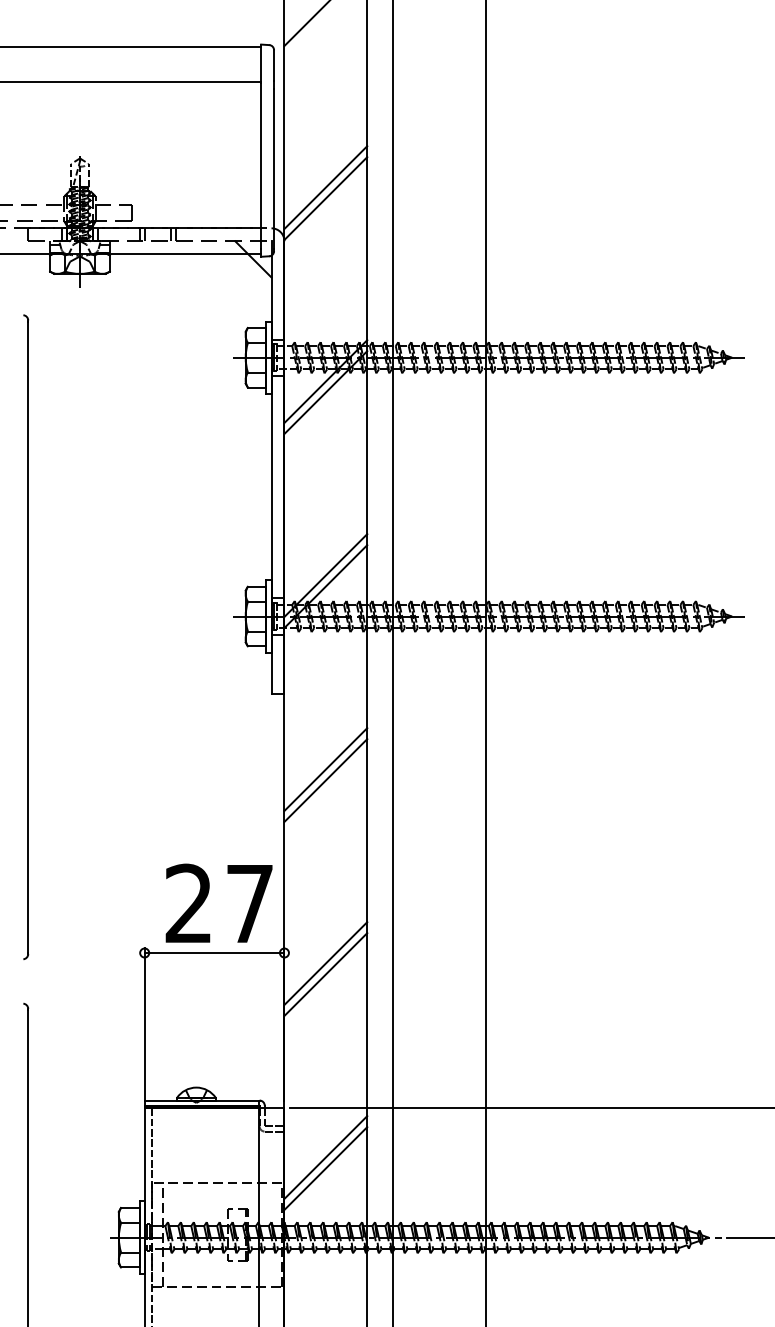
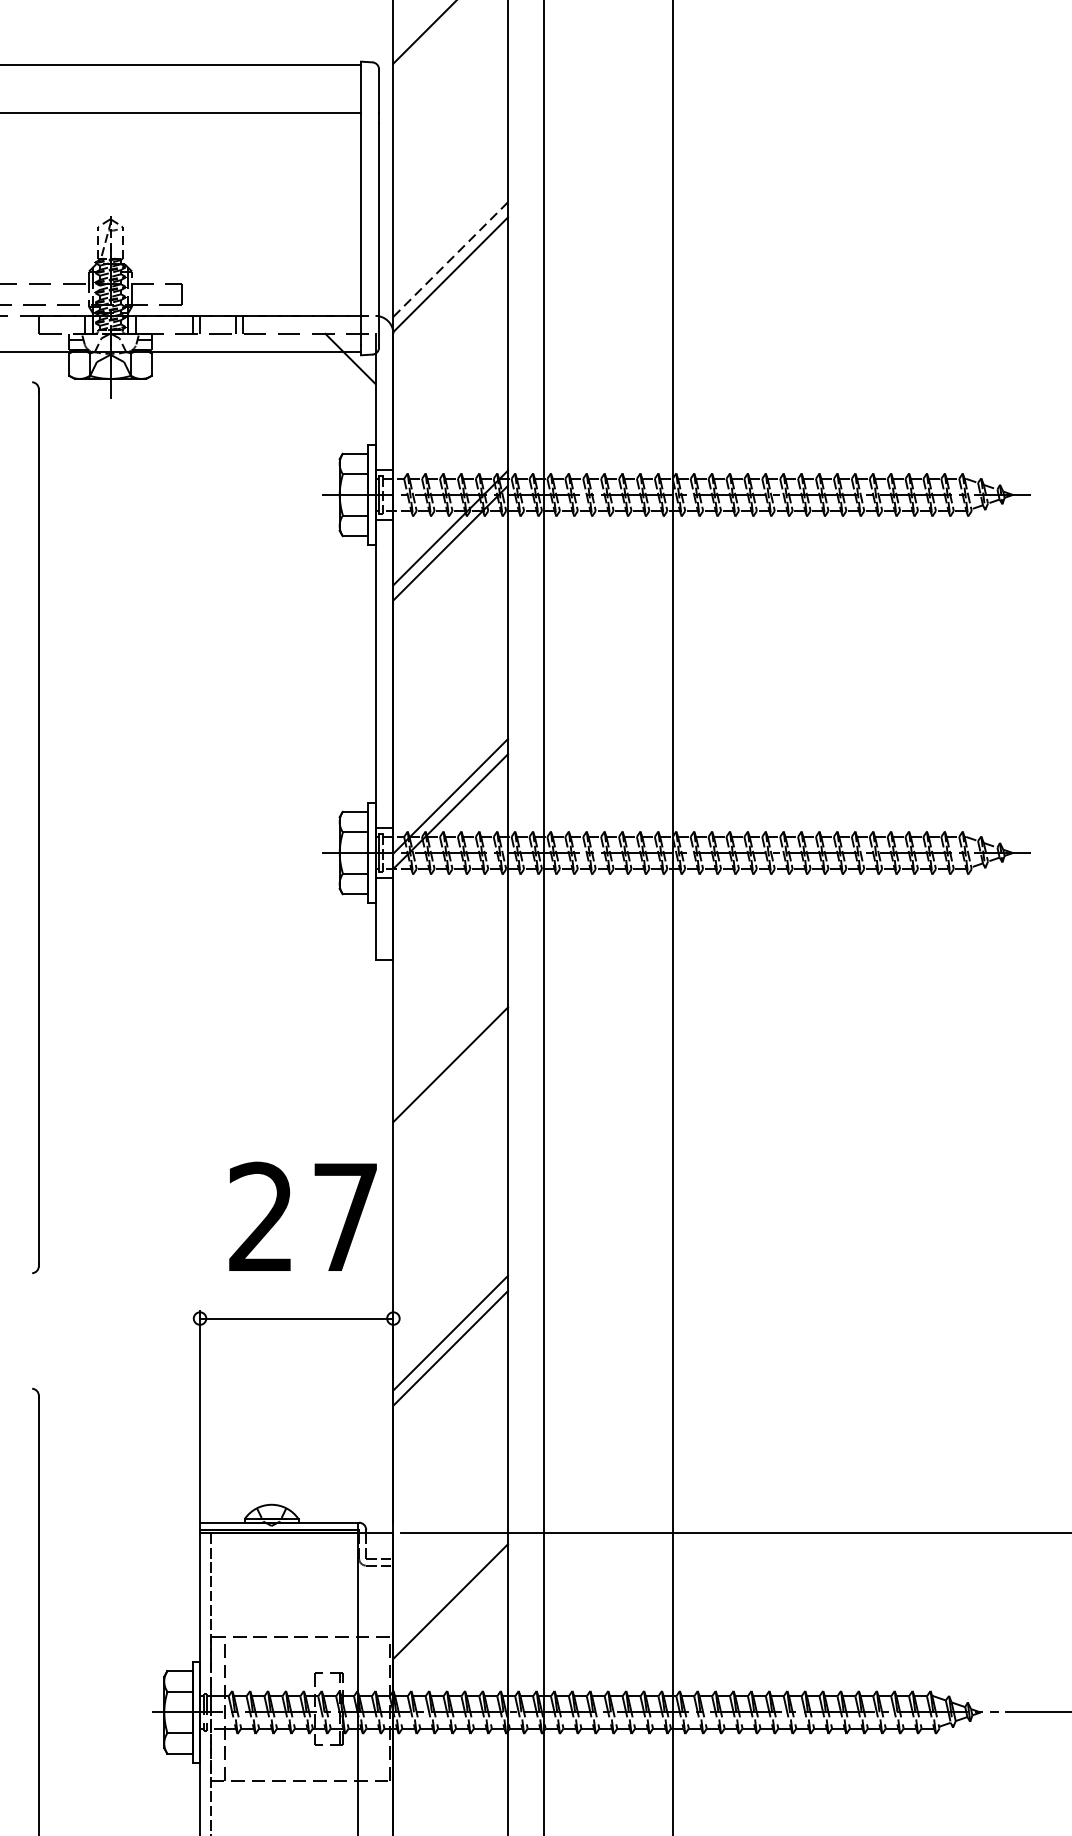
line: (325, 187) -> (450, 259), solid -> dashed
part: (26, 636) -> (36, 826), moved
line: (325, 780) -> (450, 1079), removed
text: (218, 902) -> (302, 1215), moved
line: (325, 1168) -> (450, 1616), removed

